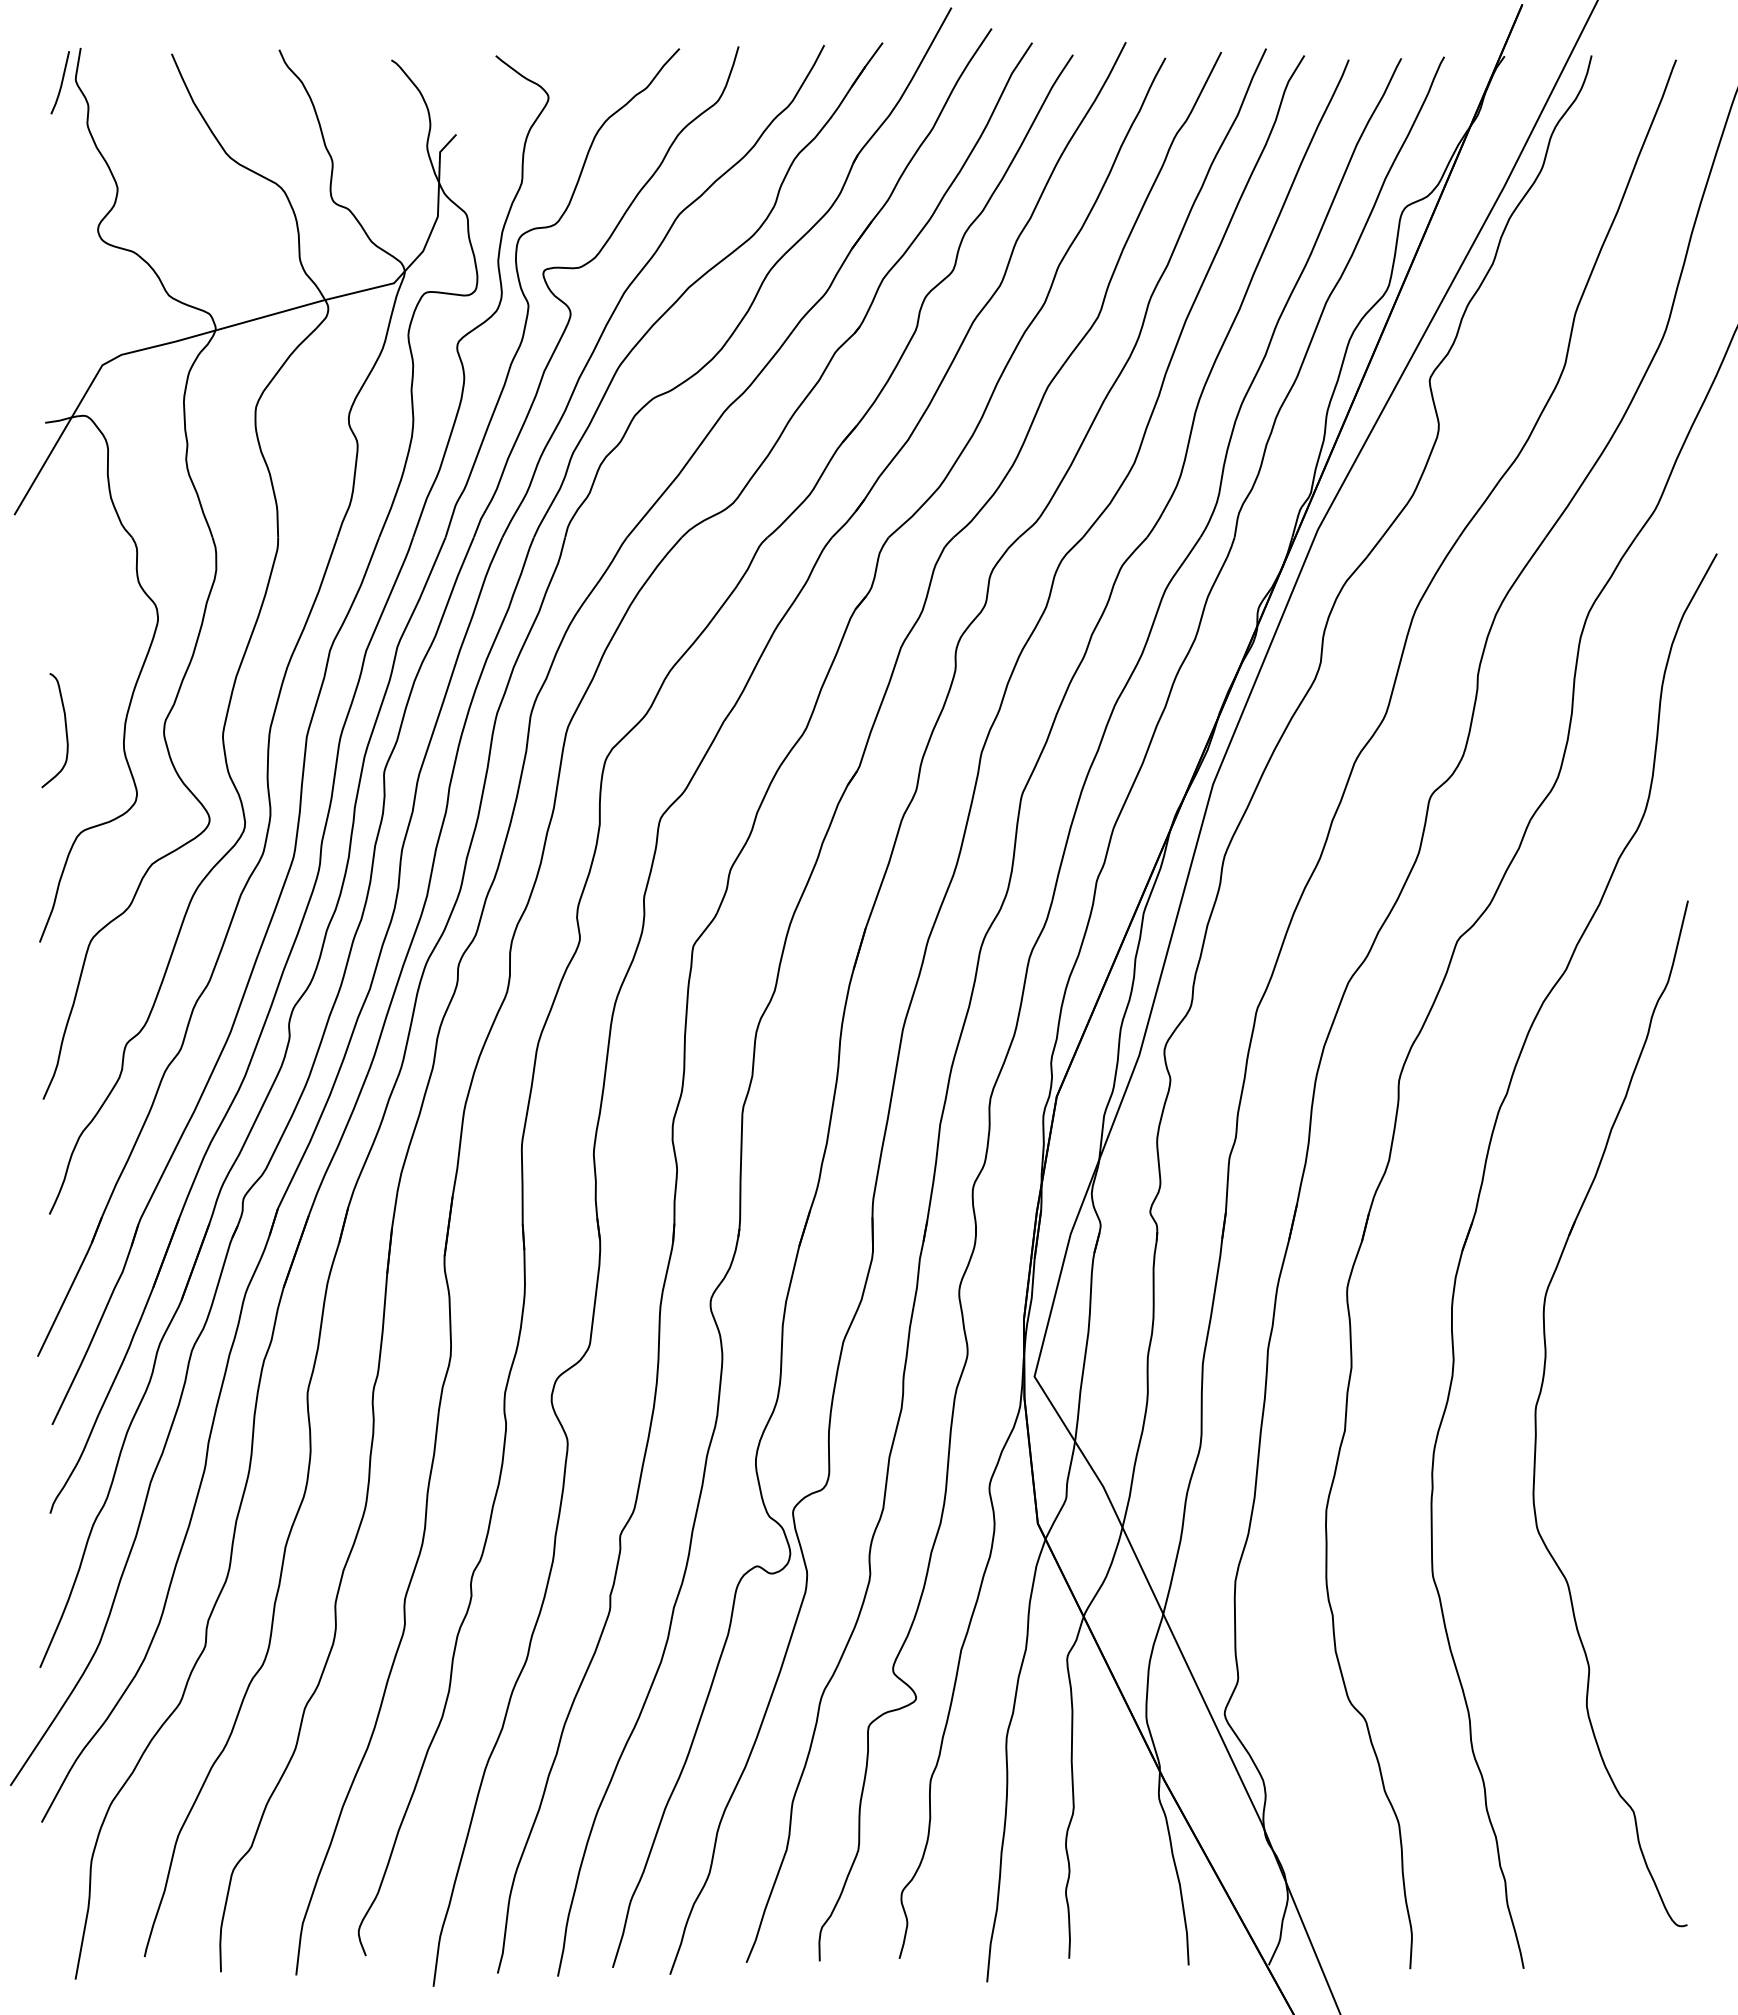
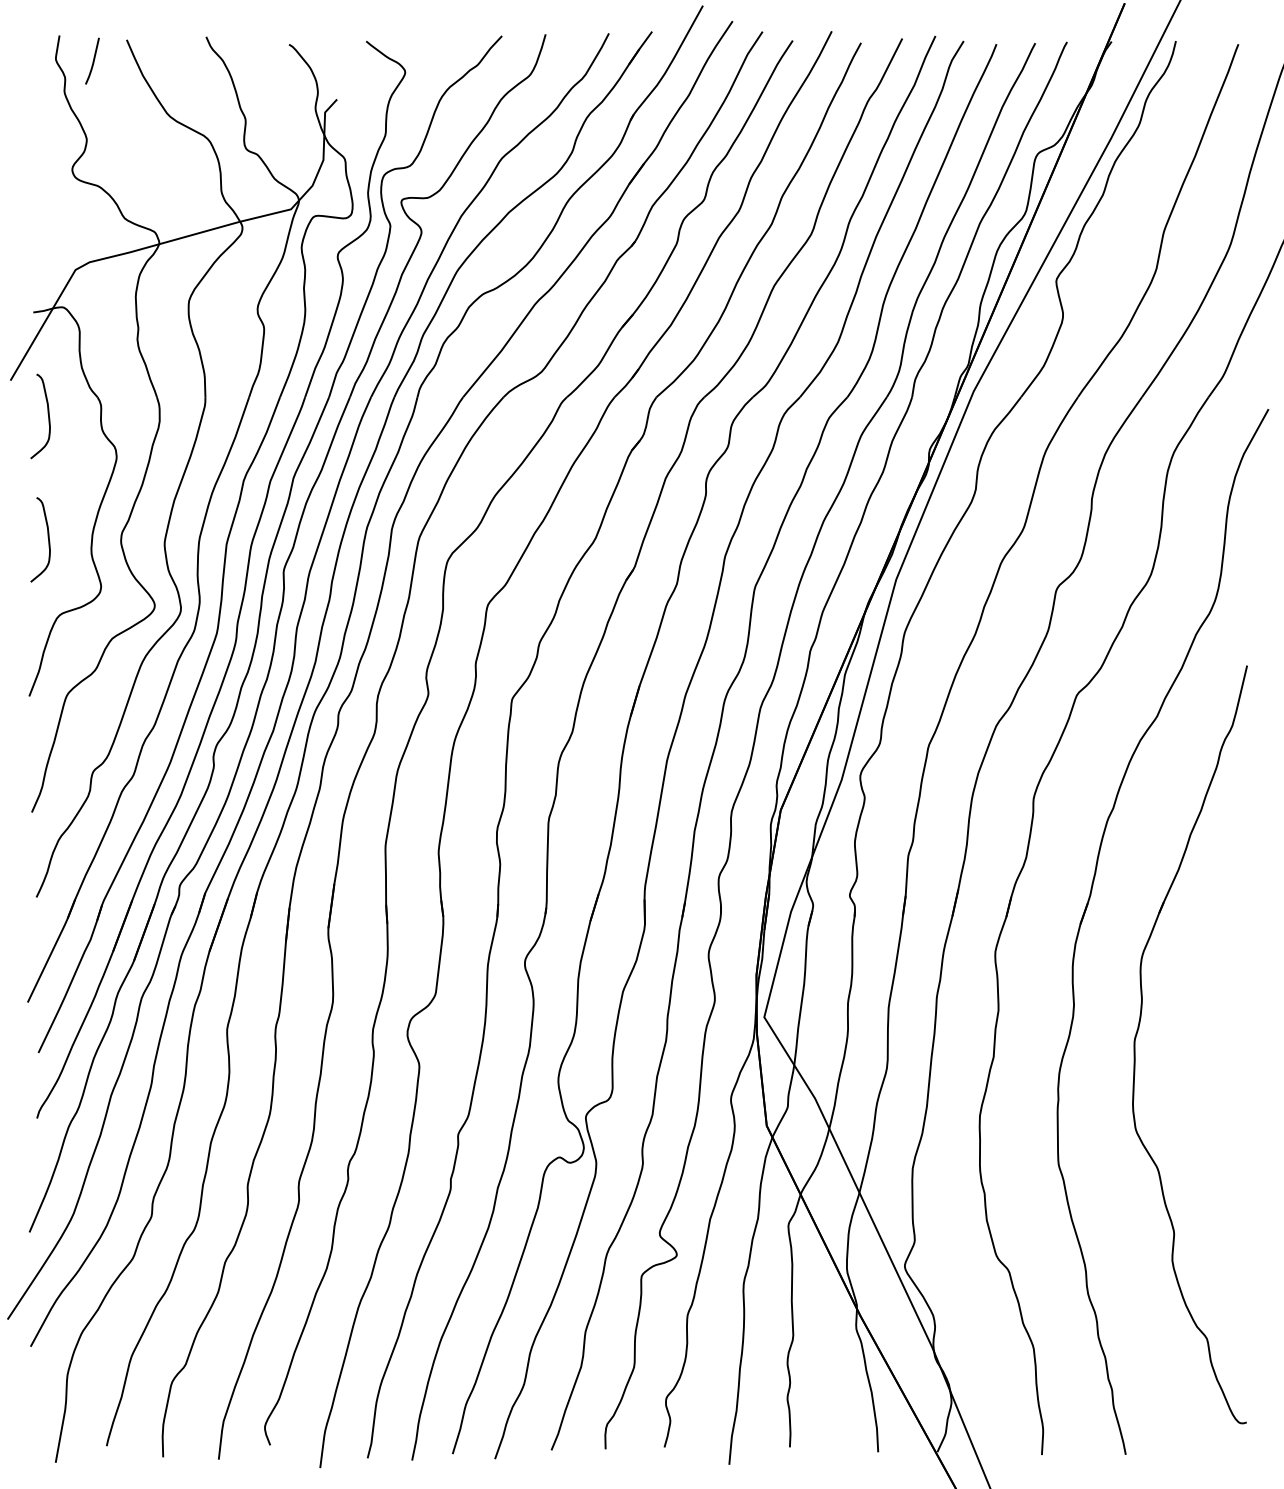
line: (61, 82) -> (93, 61), moved
curve: (65, 563) -> (48, 416), added

